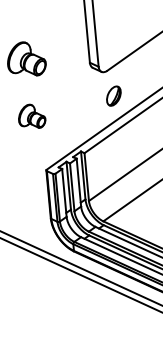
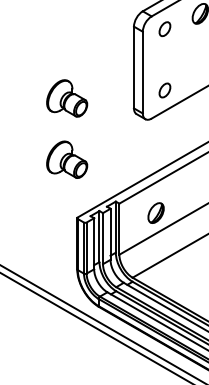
part: (116, 43) -> (164, 90), added
part: (113, 95) -> (155, 212), moved
part: (32, 116) -> (67, 159), size x1.43

